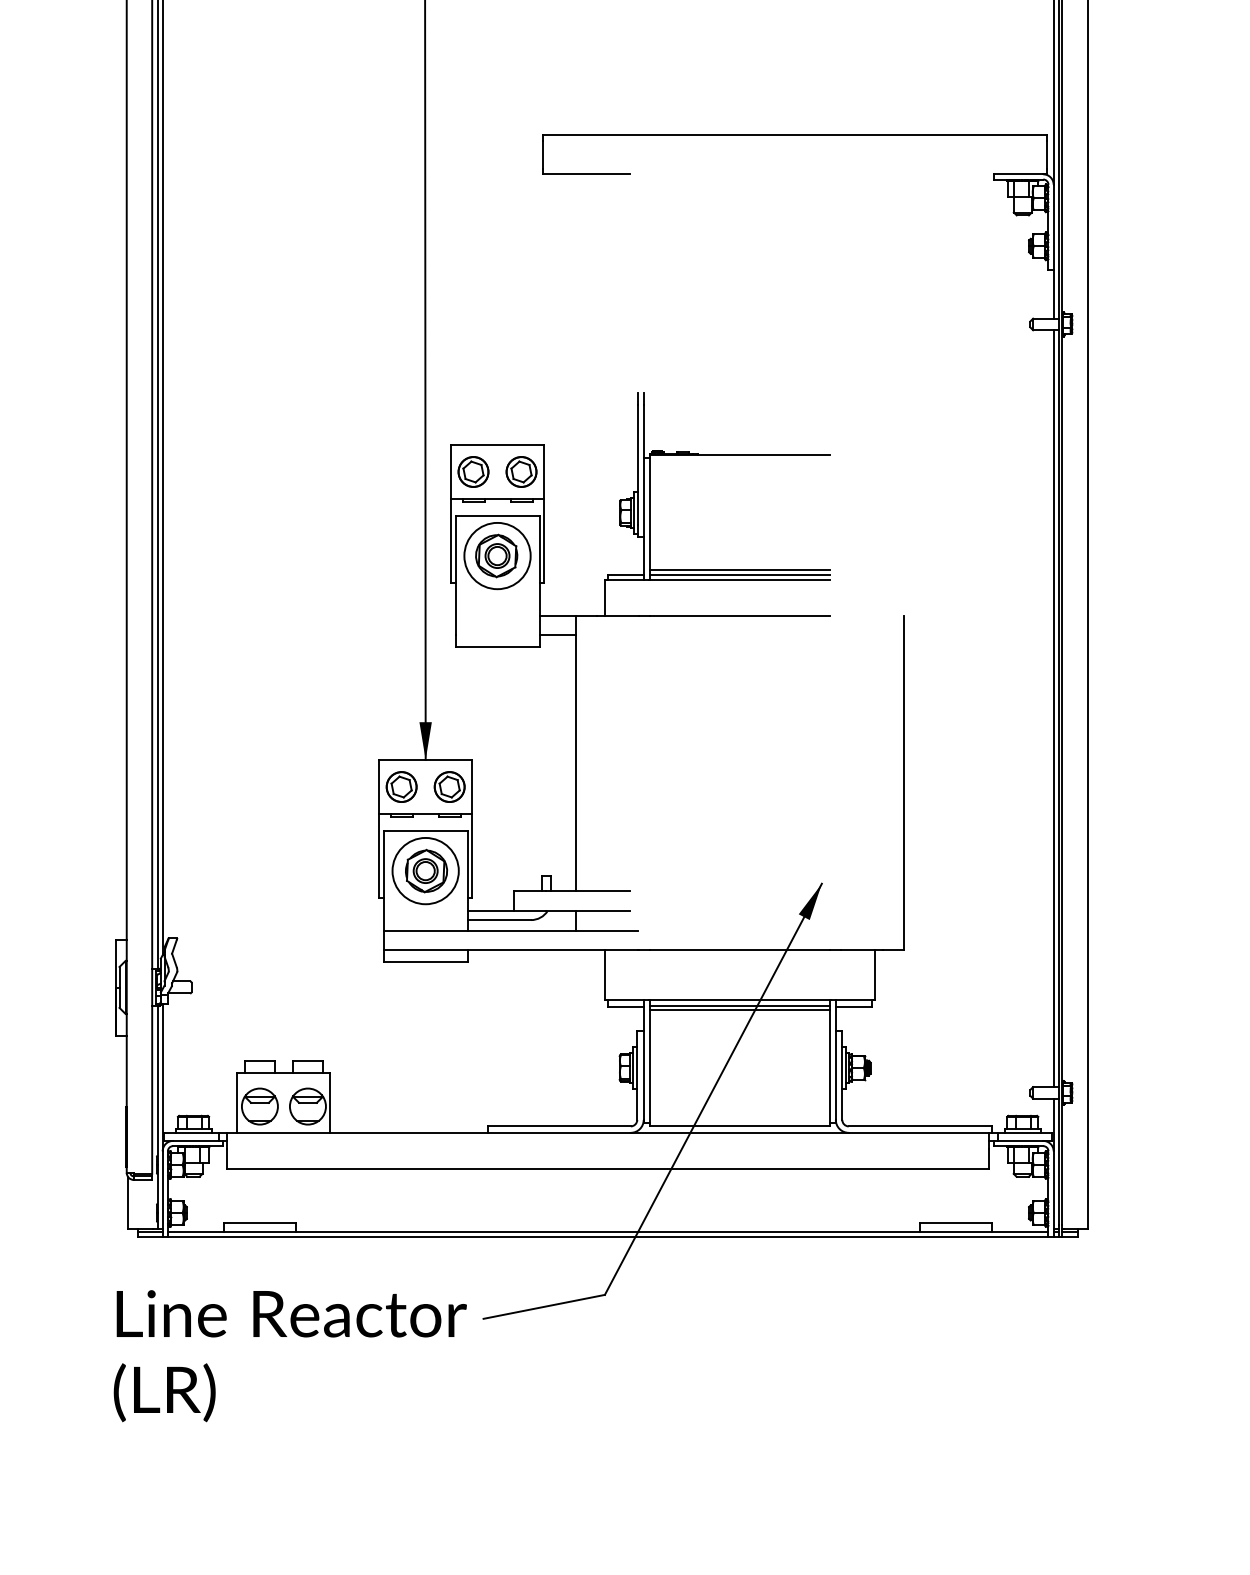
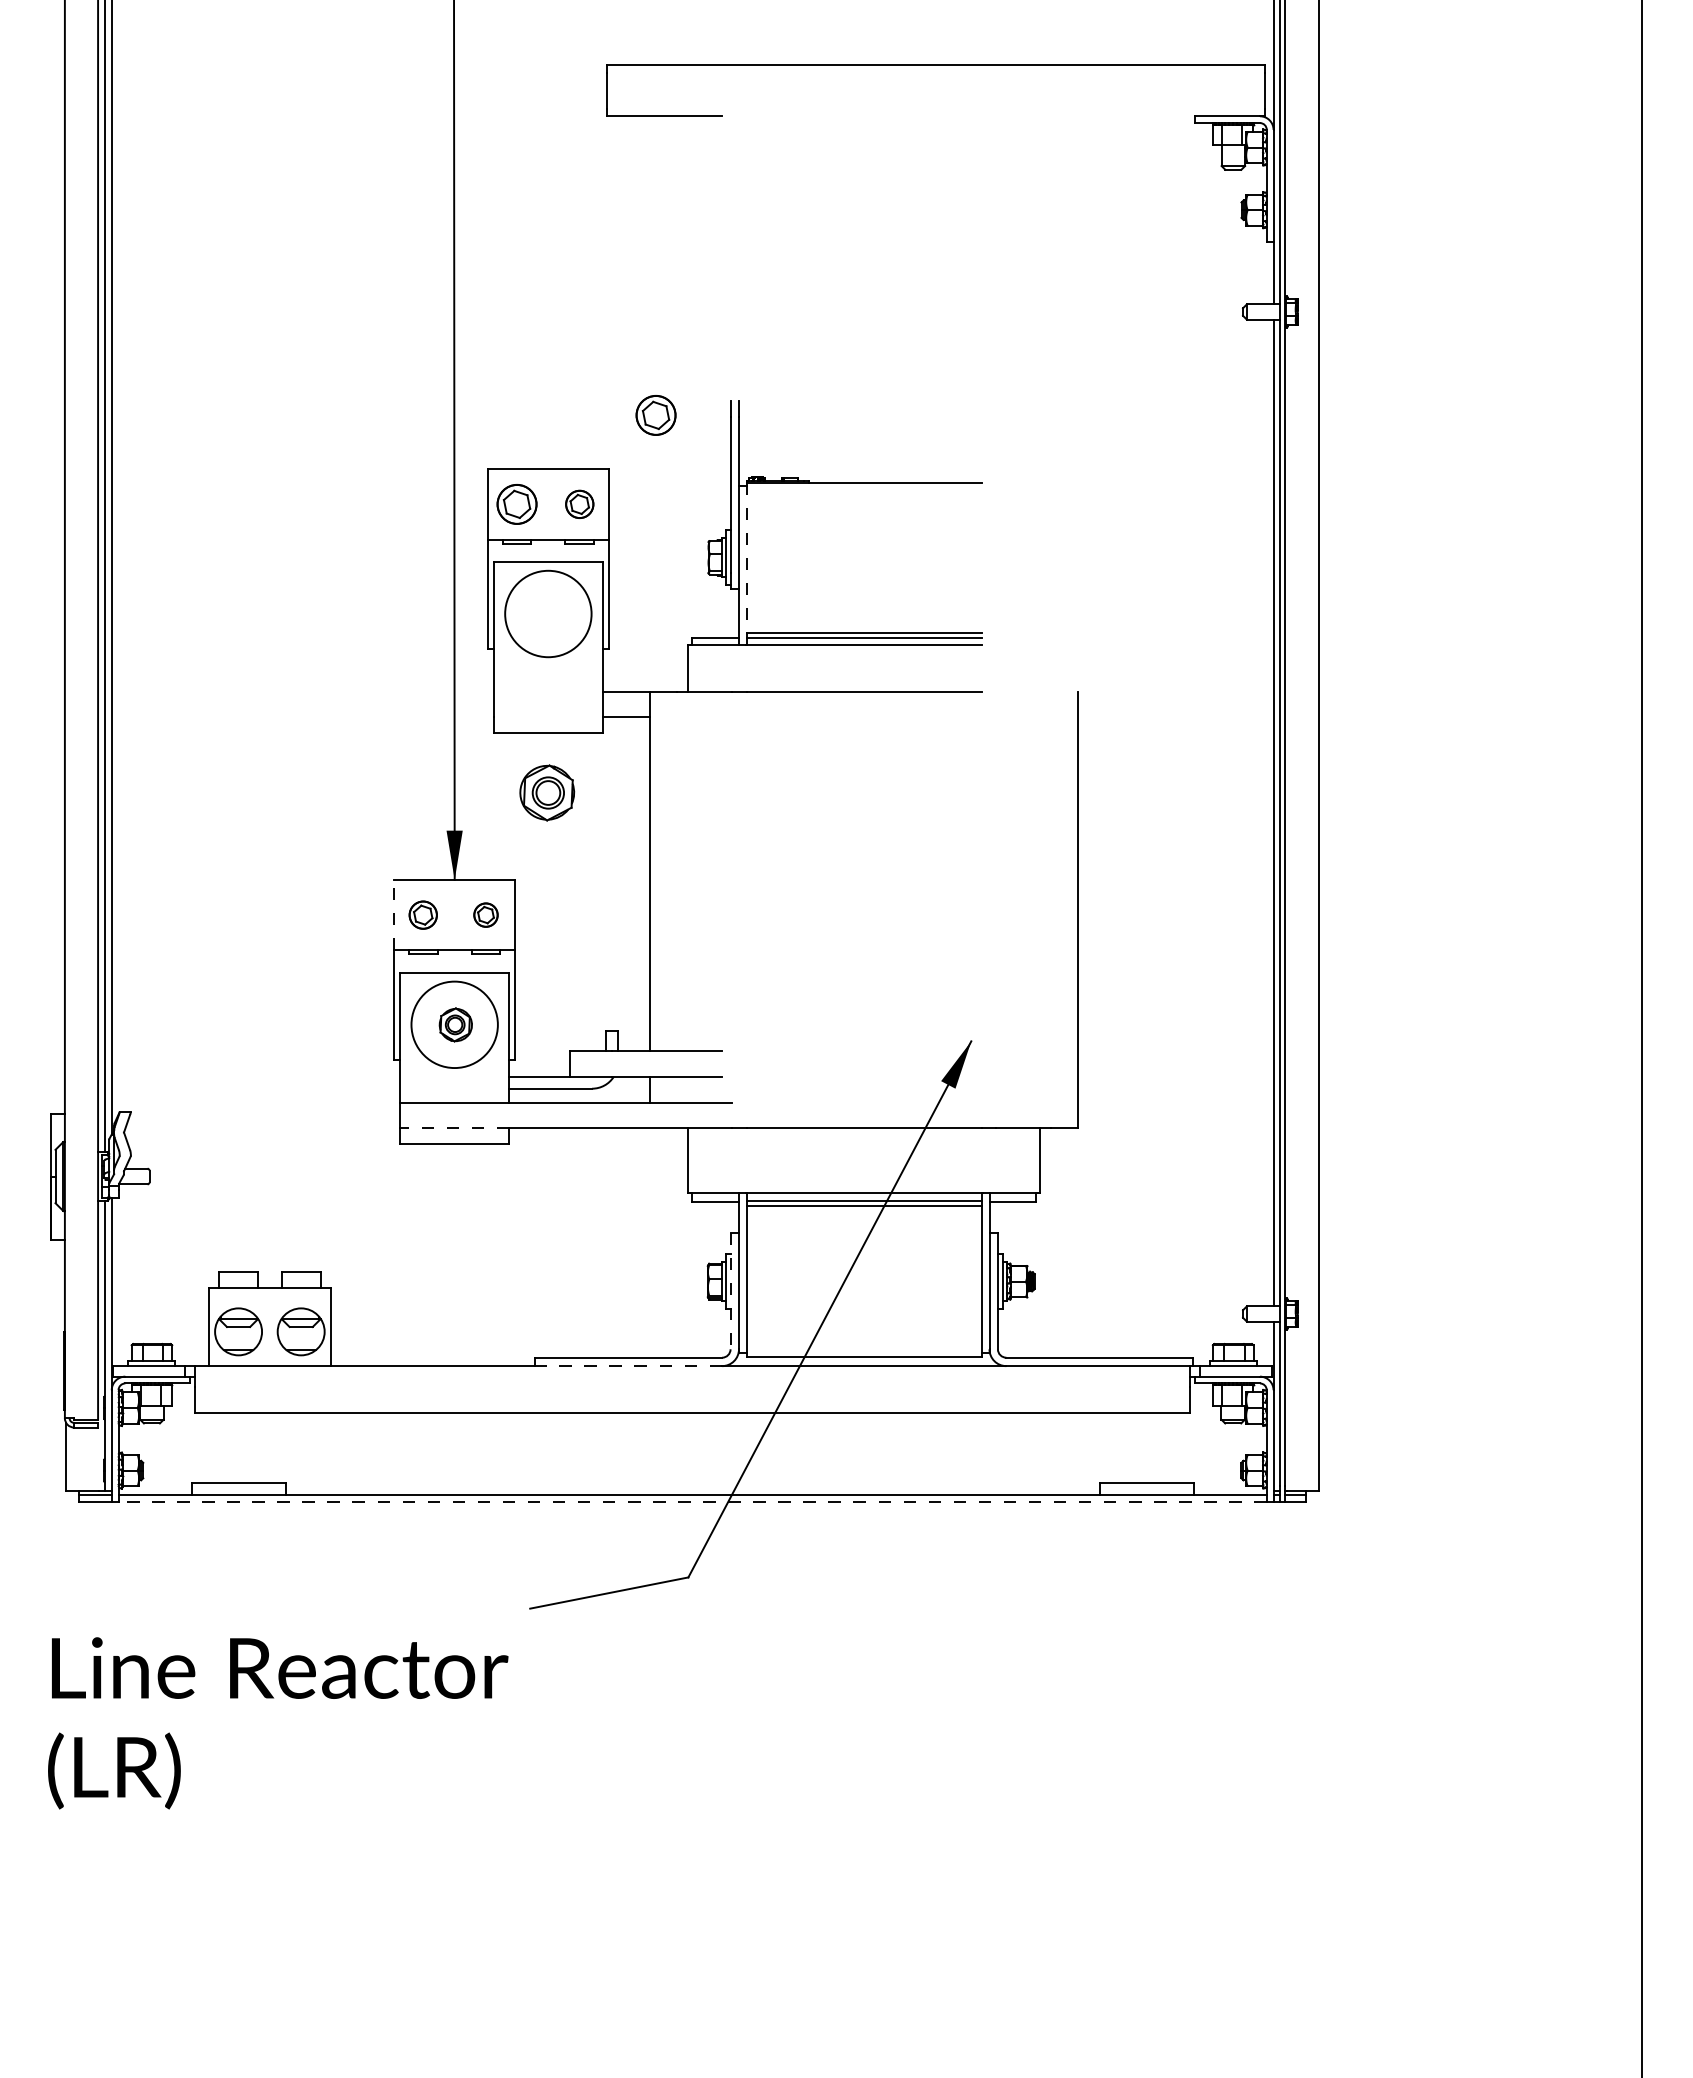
part: (579, 403) -> (655, 415), added
part: (521, 472) -> (579, 504), size x0.7
line: (649, 513) -> (746, 558), solid -> dashed
part: (496, 555) -> (547, 792), moved
line: (379, 786) -> (394, 914), solid -> dashed
part: (400, 786) -> (422, 914), size x0.7
part: (449, 786) -> (485, 914), size x0.6
part: (426, 870) -> (455, 1024), size x0.6
line: (425, 950) -> (454, 1128), solid -> dashed
line: (637, 1075) -> (730, 1291), solid -> dashed
line: (558, 1133) -> (628, 1366), solid -> dashed
line: (608, 1236) -> (692, 1501), solid -> dashed
text: (290, 1356) -> (278, 1723), moved

